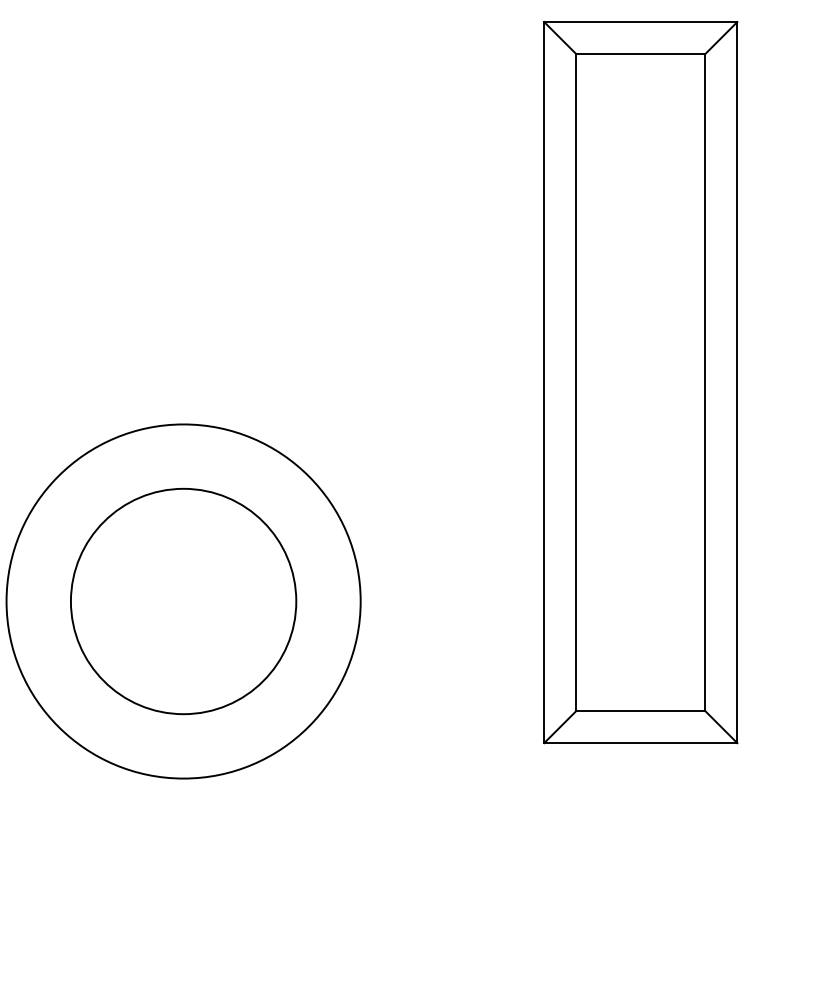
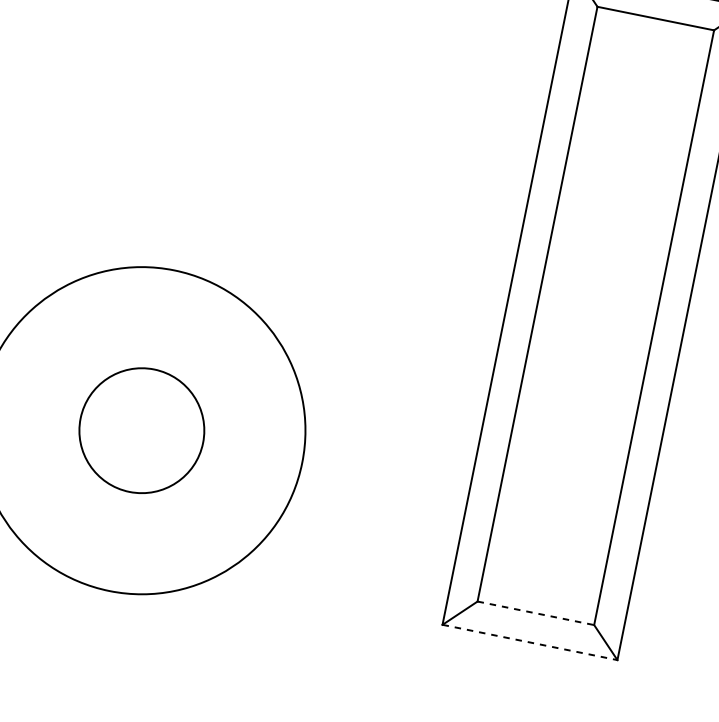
circle: (183, 601) -> (141, 430), size x0.6
line: (641, 710) -> (536, 613), solid -> dashed
line: (640, 743) -> (529, 642), solid -> dashed

